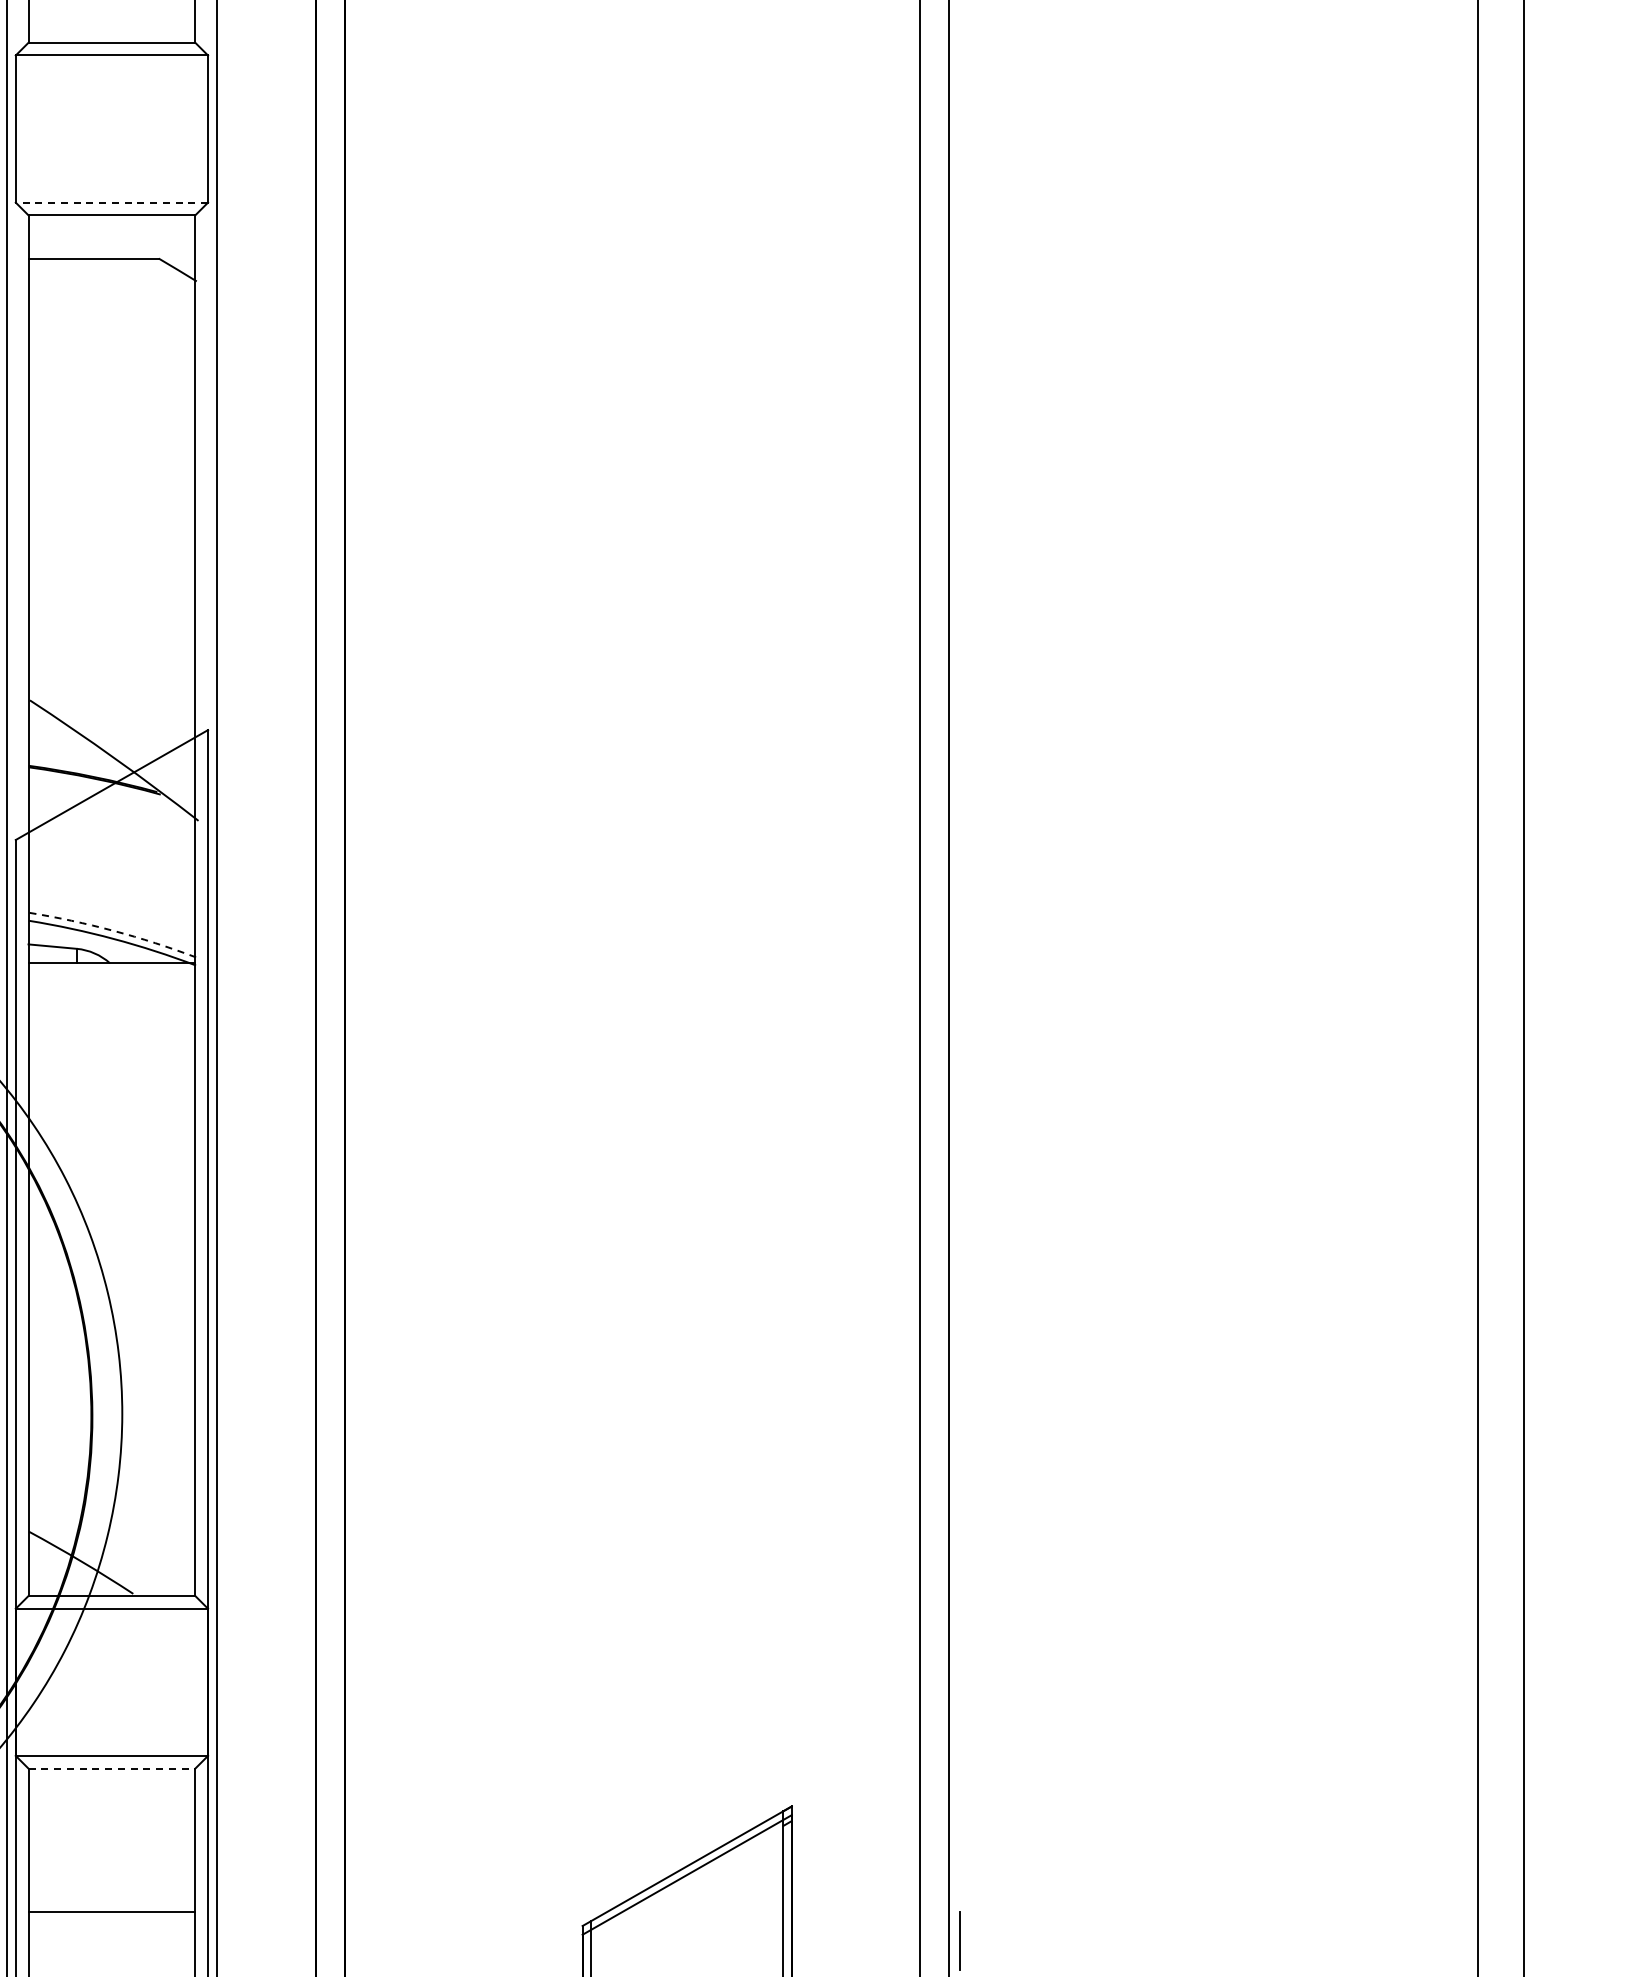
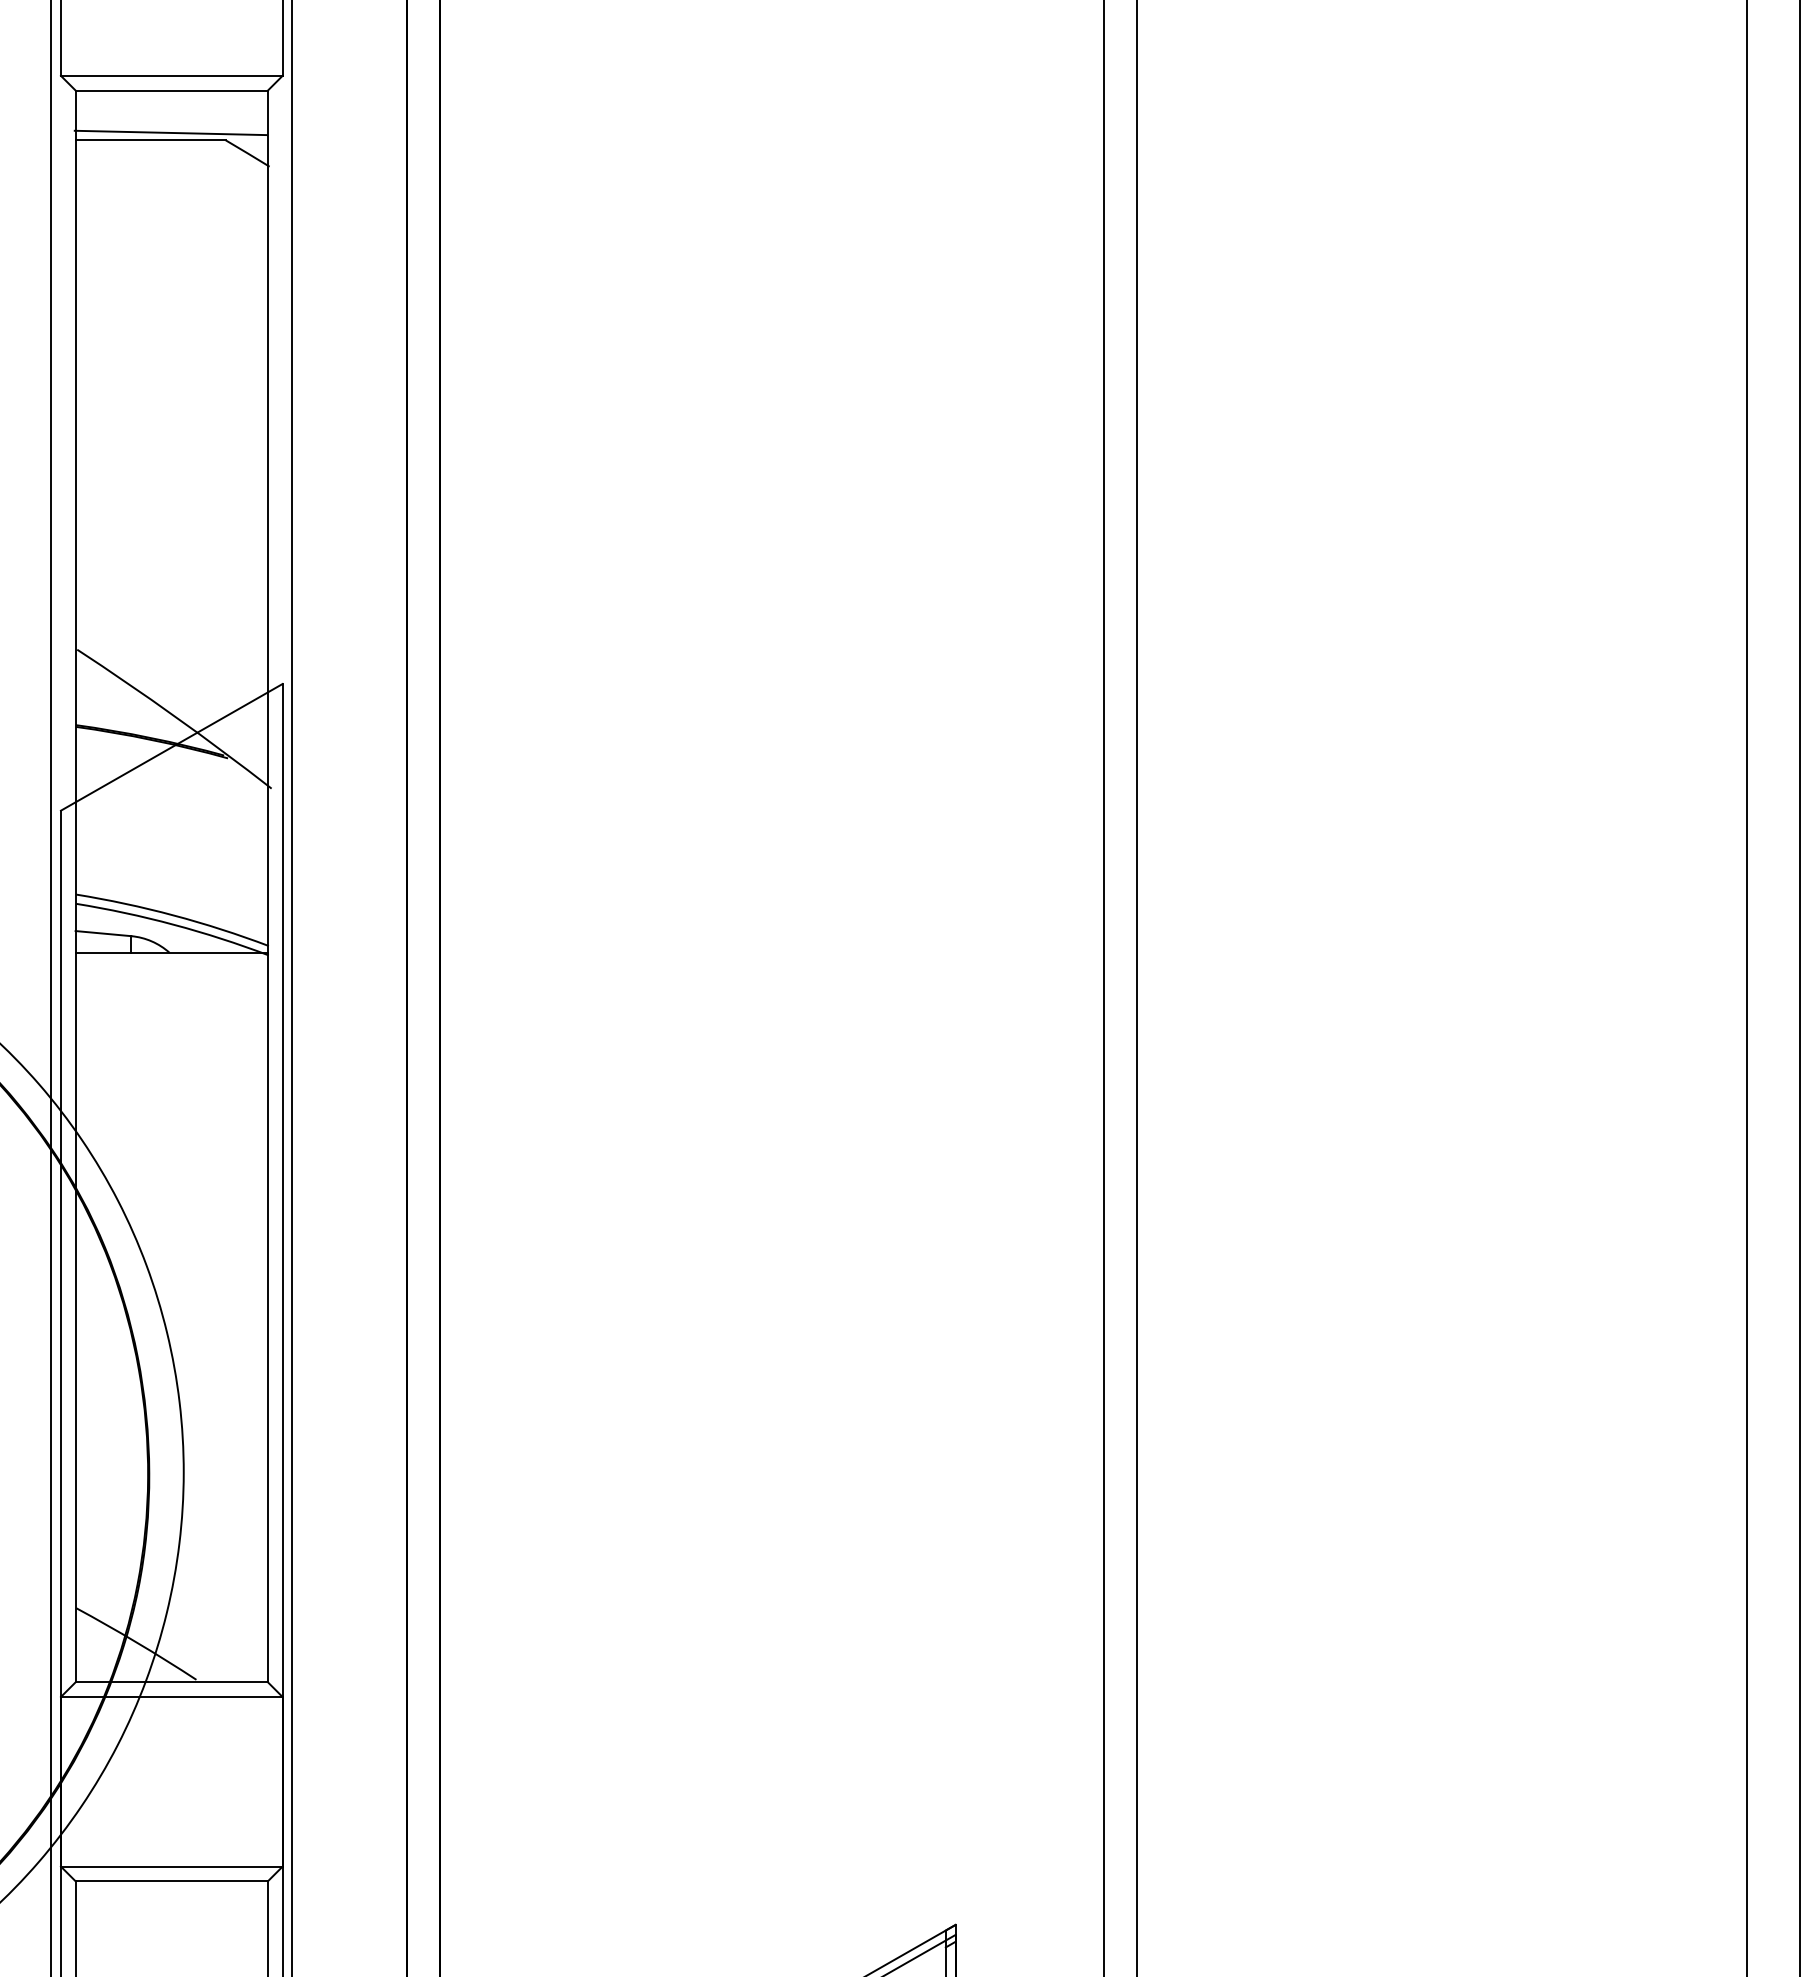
line: (111, 202) -> (171, 75), dashed -> solid
line: (110, 252) -> (170, 133), added
arc: (113, 930) -> (173, 915), dashed -> solid
line: (112, 1768) -> (172, 1881), dashed -> solid

